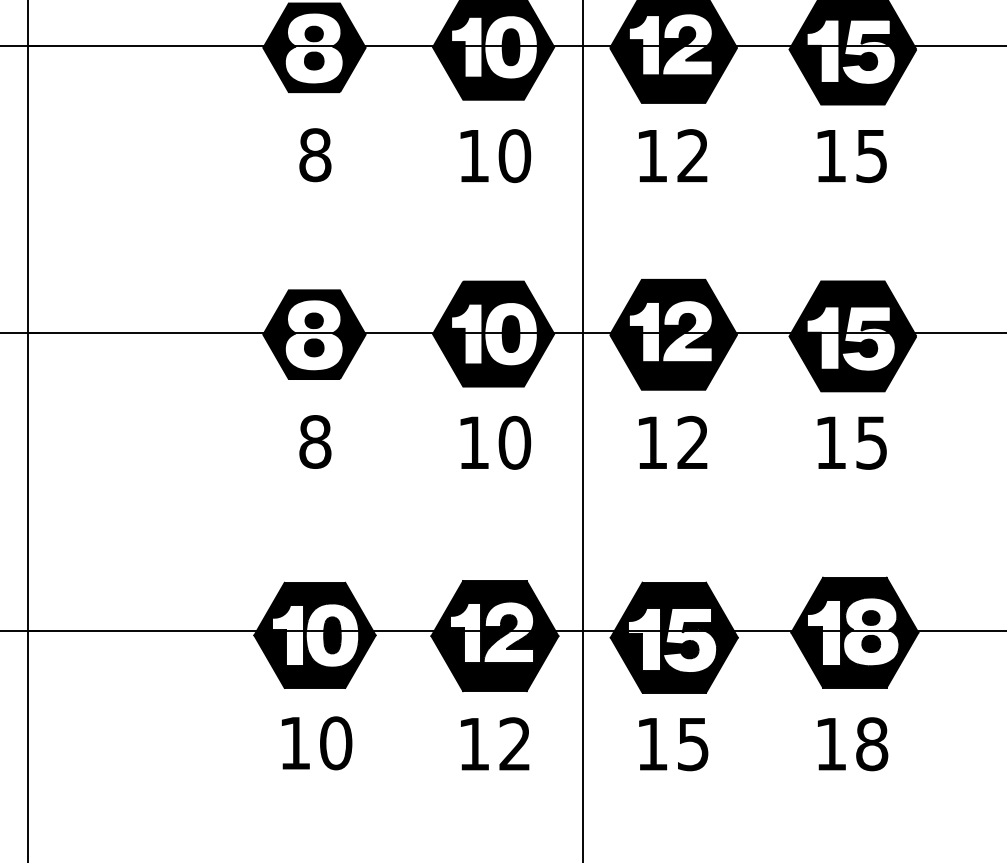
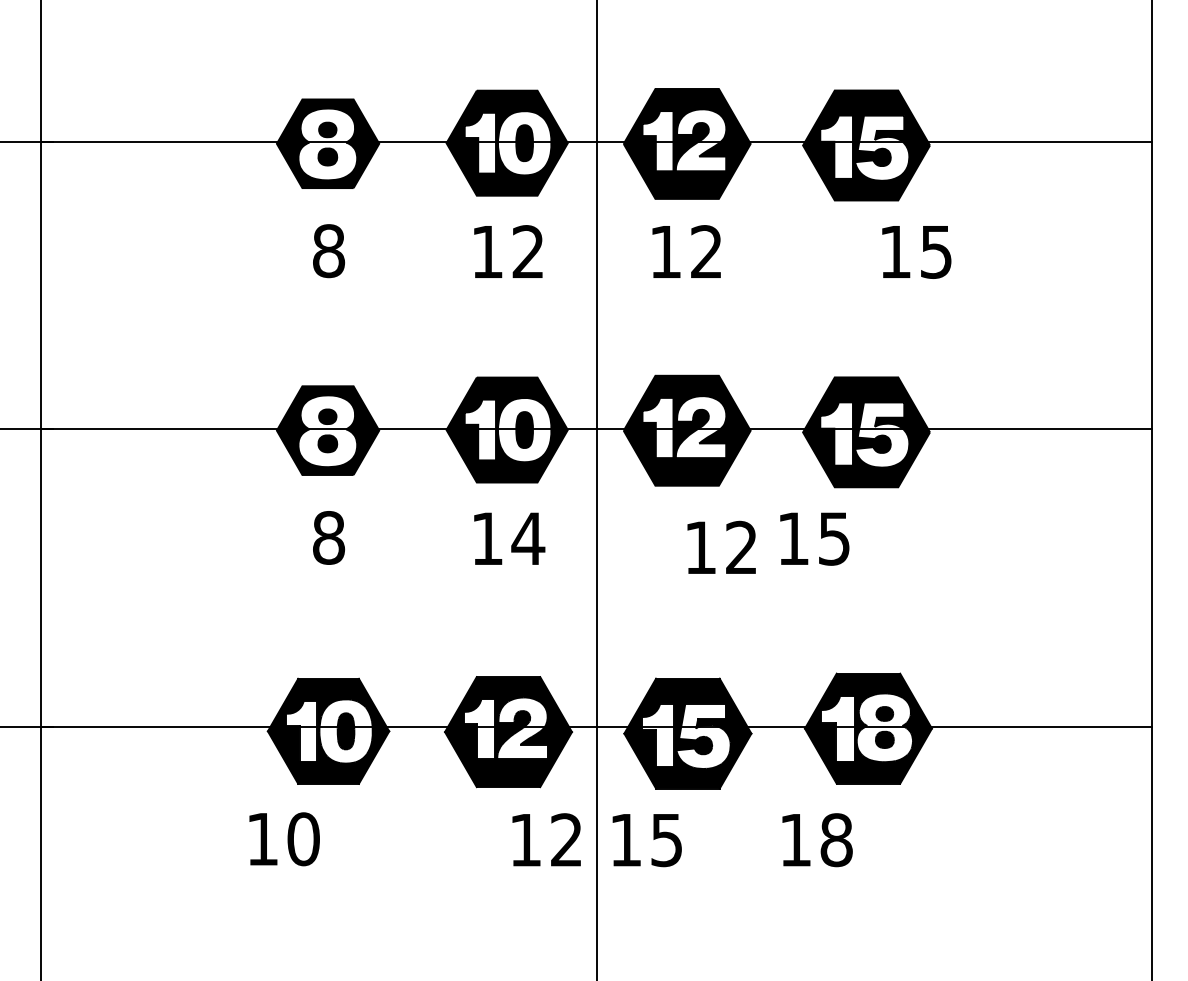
text: (514, 155) -> (528, 251), 10 -> 12
text: (851, 156) -> (916, 252), moved
text: (672, 441) -> (721, 546), moved
text: (514, 442) -> (528, 538), 10 -> 14
text: (851, 442) -> (814, 538), moved
text: (316, 743) -> (284, 839), moved
text: (494, 743) -> (546, 839), moved
text: (672, 744) -> (646, 840), moved
text: (852, 744) -> (817, 840), moved

